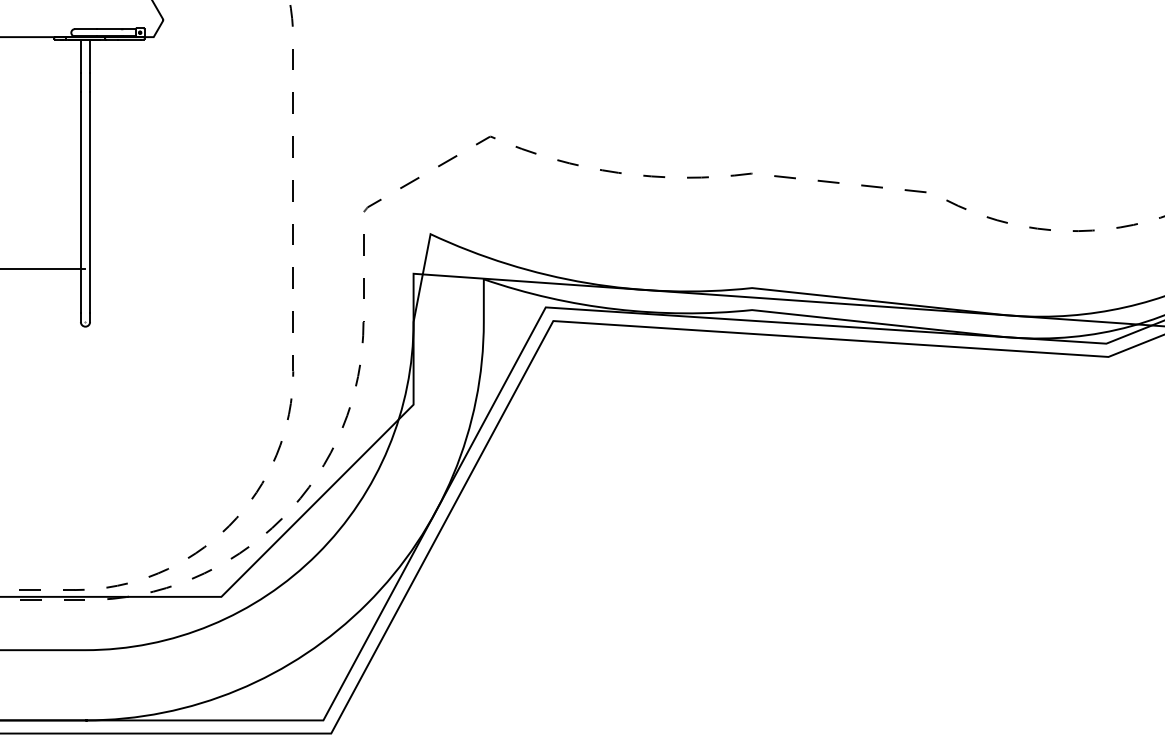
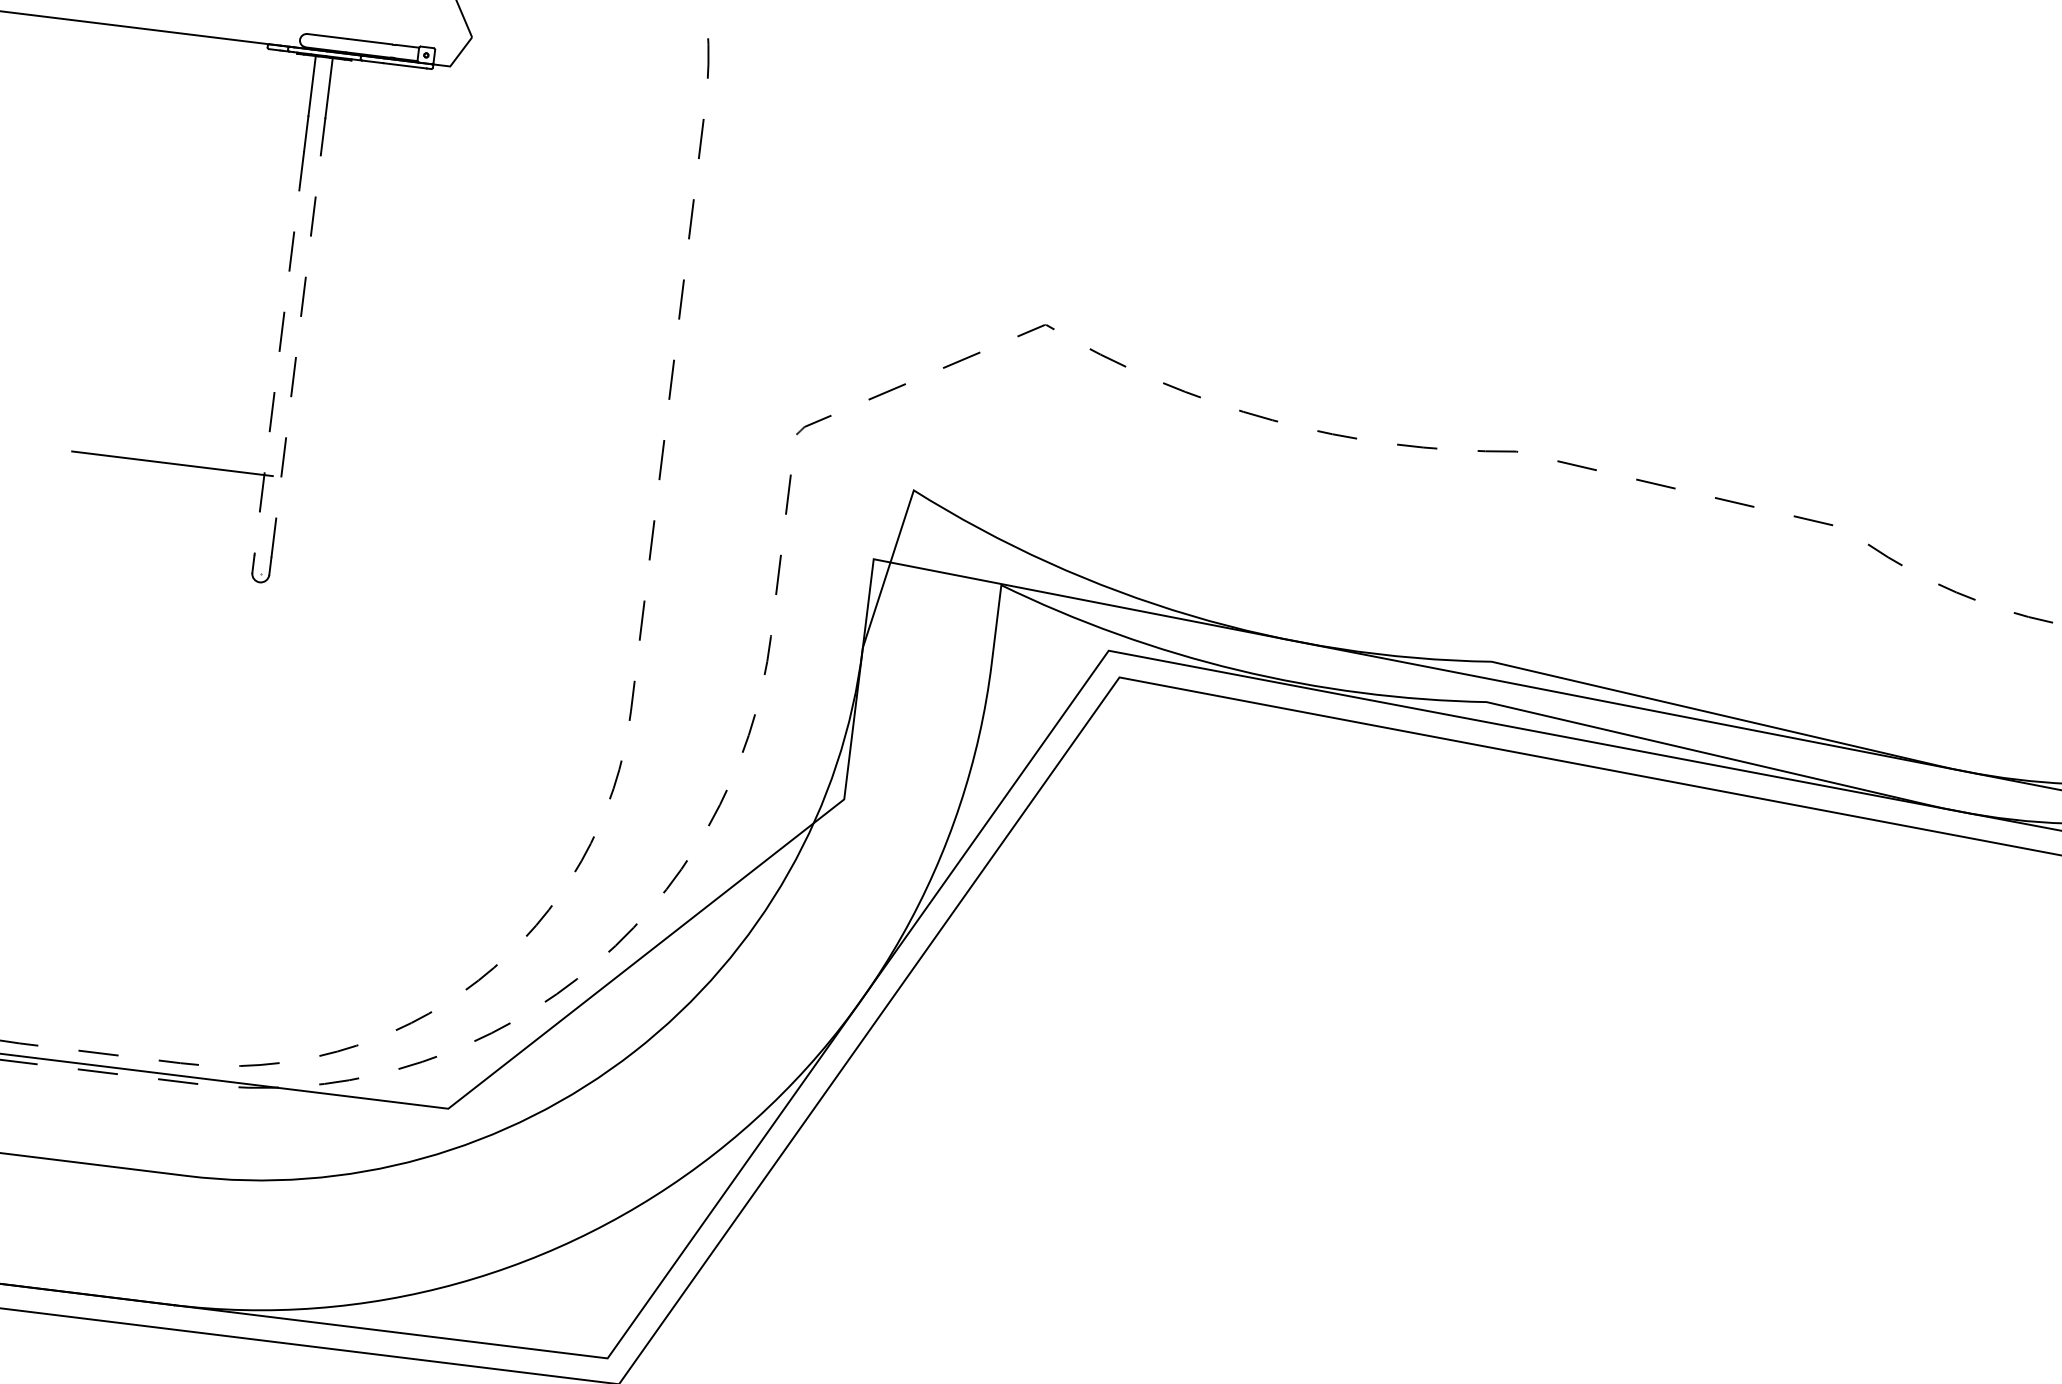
line: (90, 201) -> (297, 353), solid -> dashed
line: (80, 202) -> (278, 353), solid -> dashed

